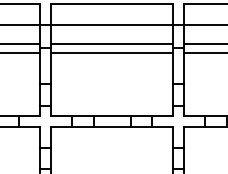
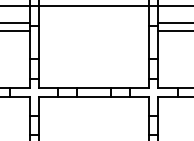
line: (111, 44) -> (93, 23), removed
line: (111, 52) -> (93, 30), removed

